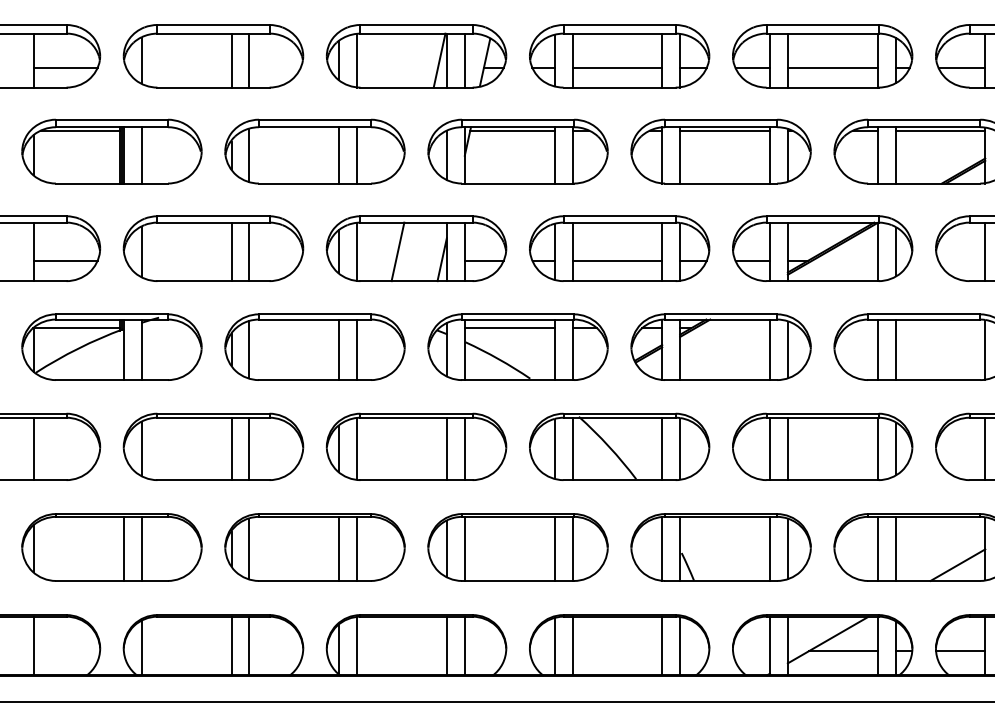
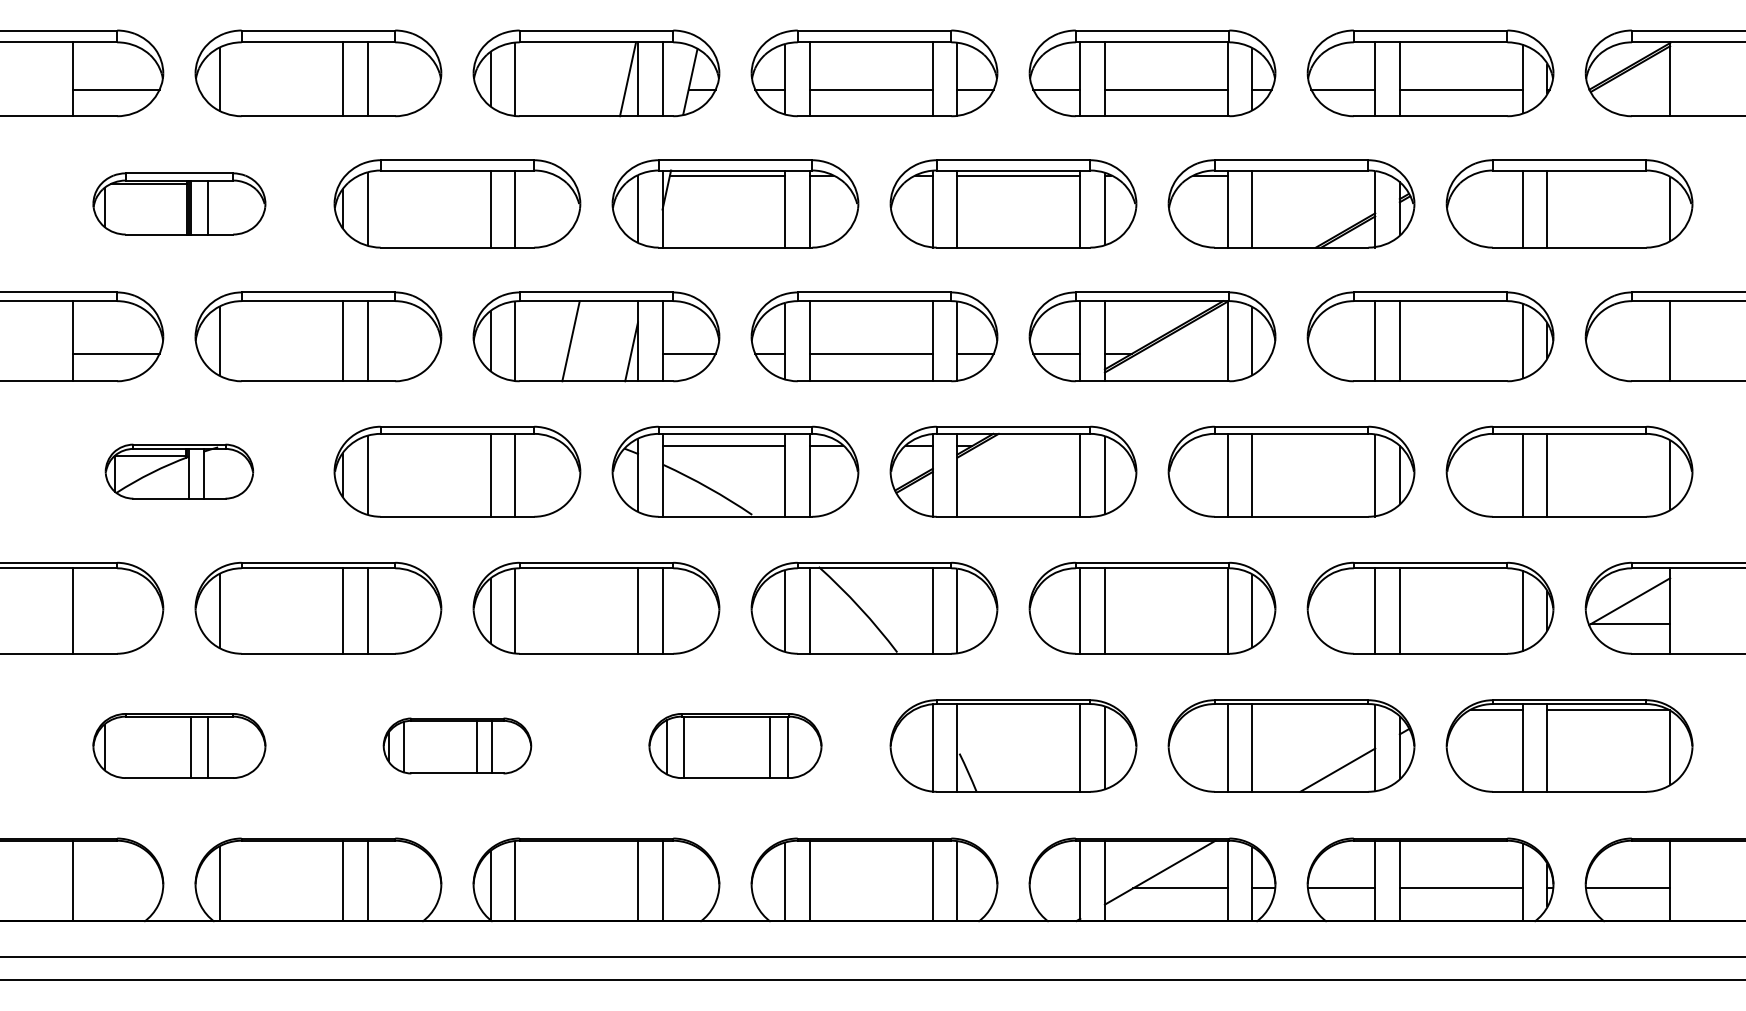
line: (940, 130) -> (1313, 175), removed
part: (112, 151) -> (179, 203), size x0.7
part: (112, 347) -> (179, 471), size x0.6
part: (112, 547) -> (179, 745), size x0.7
part: (315, 547) -> (457, 745), size x0.6
part: (518, 547) -> (735, 745), size x0.7

